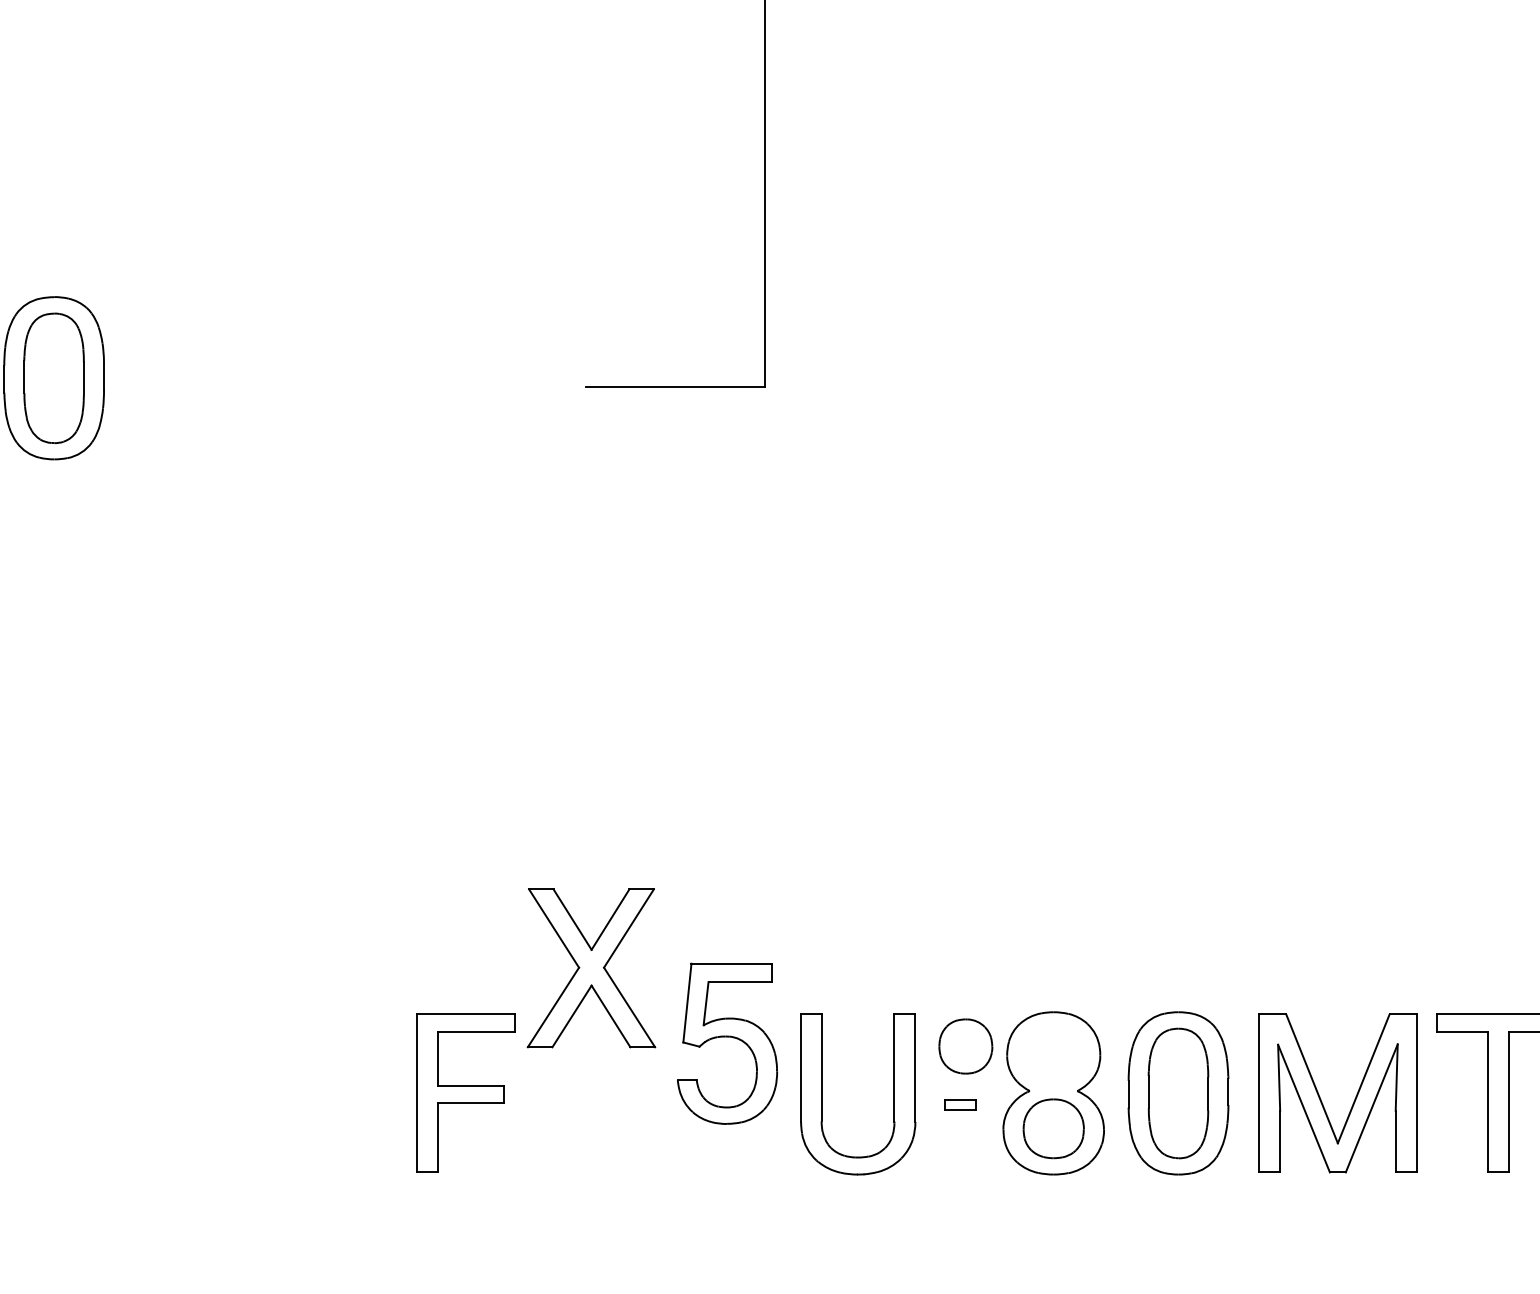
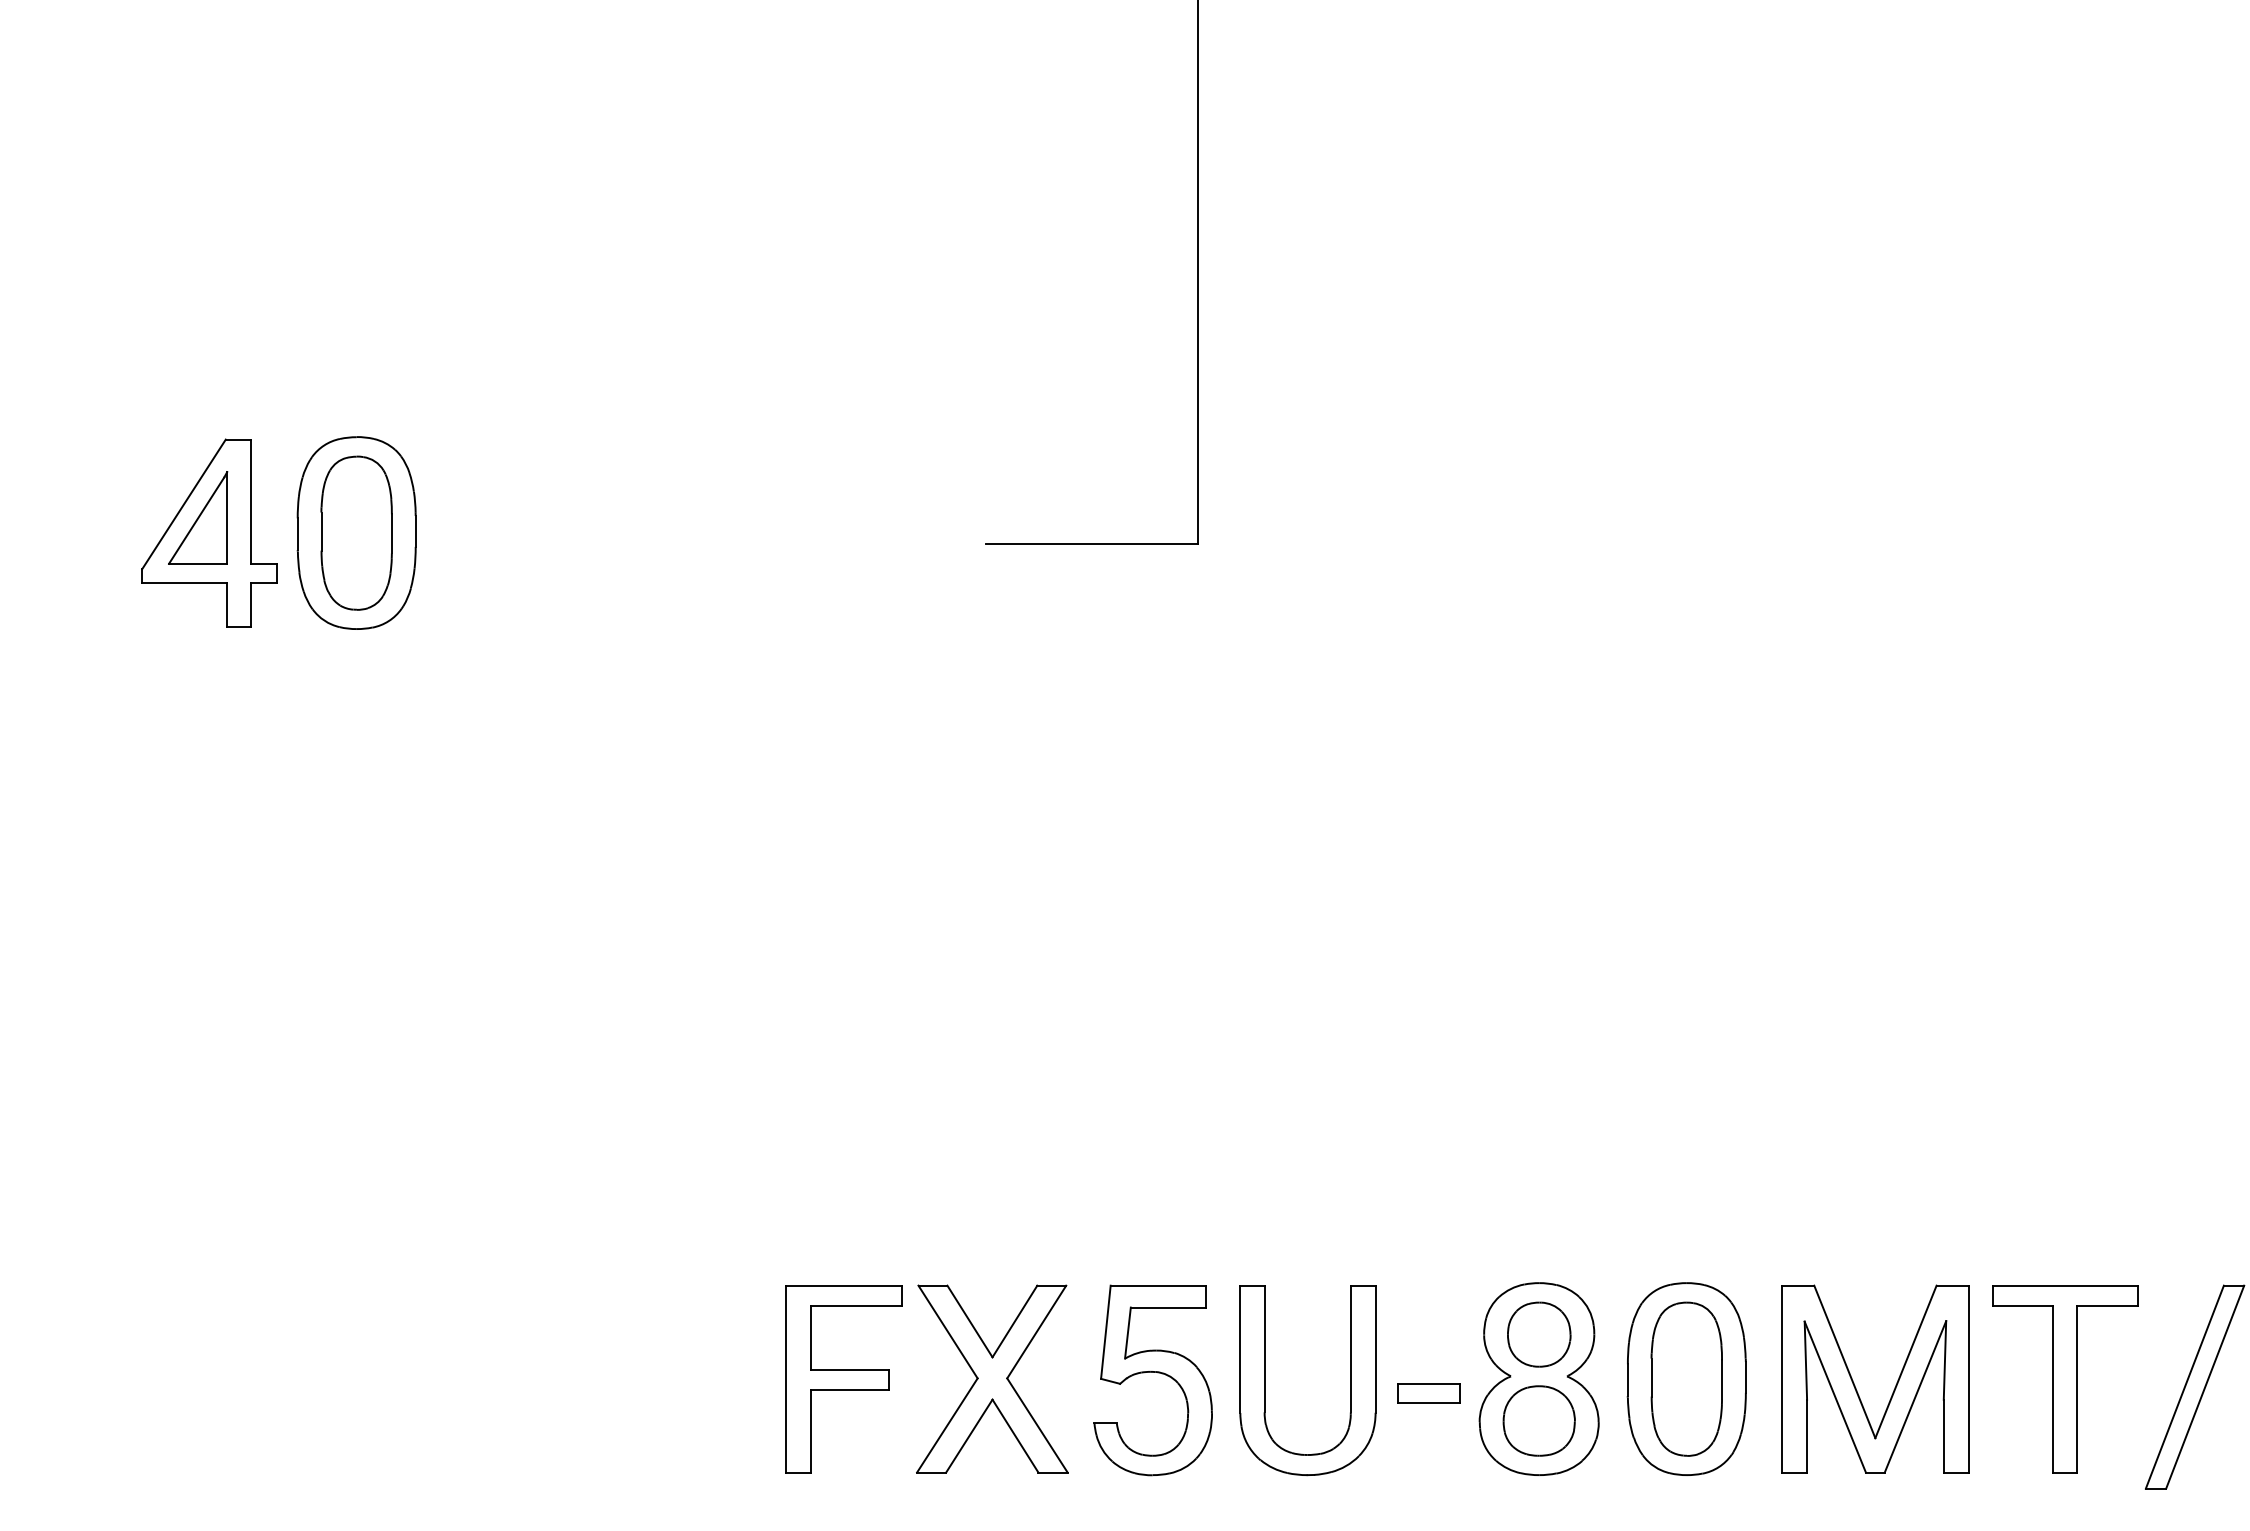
part: (591, 967) -> (992, 1378), moved
part: (726, 1037) -> (1152, 1372), moved
part: (966, 1046) -> (1539, 1334), moved
part: (960, 1105) -> (1428, 1393), size x1.67

